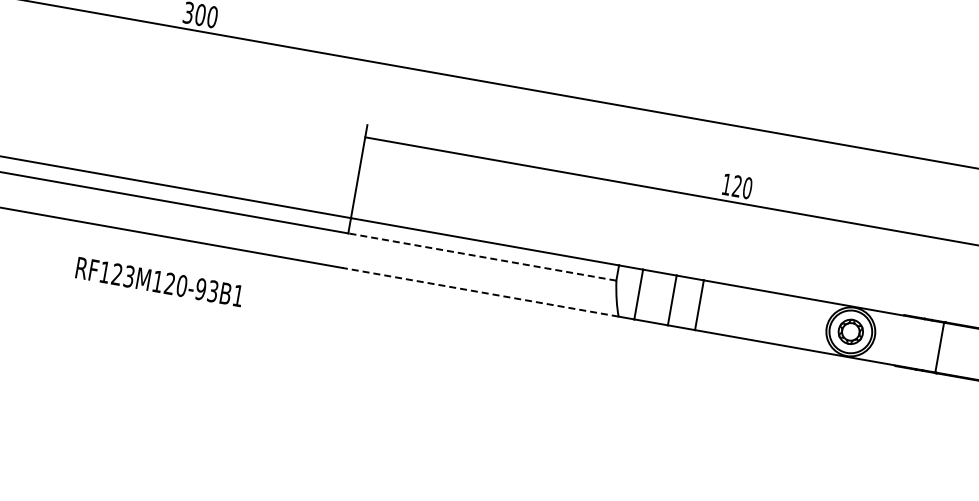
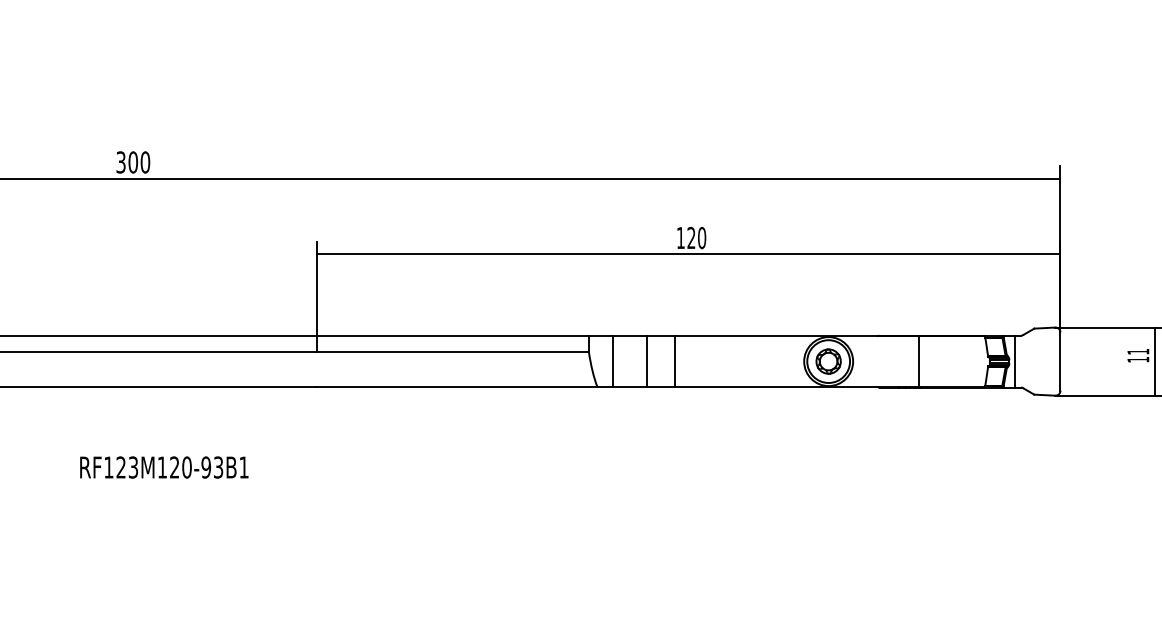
line: (482, 256) -> (452, 351), dashed -> solid
text: (159, 282) -> (164, 467), moved
line: (480, 291) -> (456, 386), dashed -> solid

